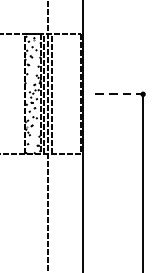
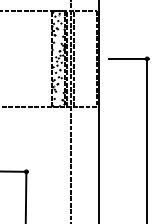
line: (121, 93) -> (129, 58), dashed -> solid

